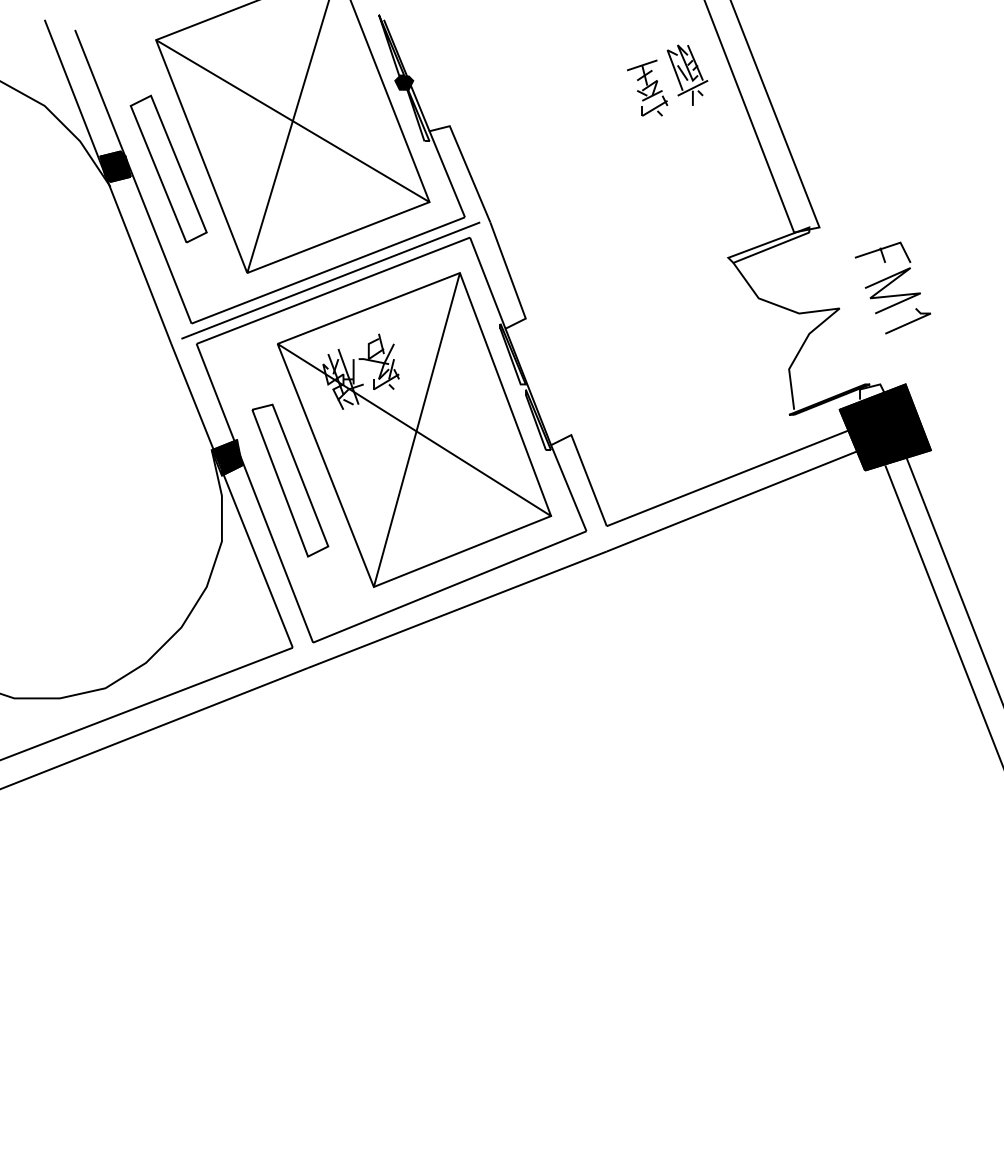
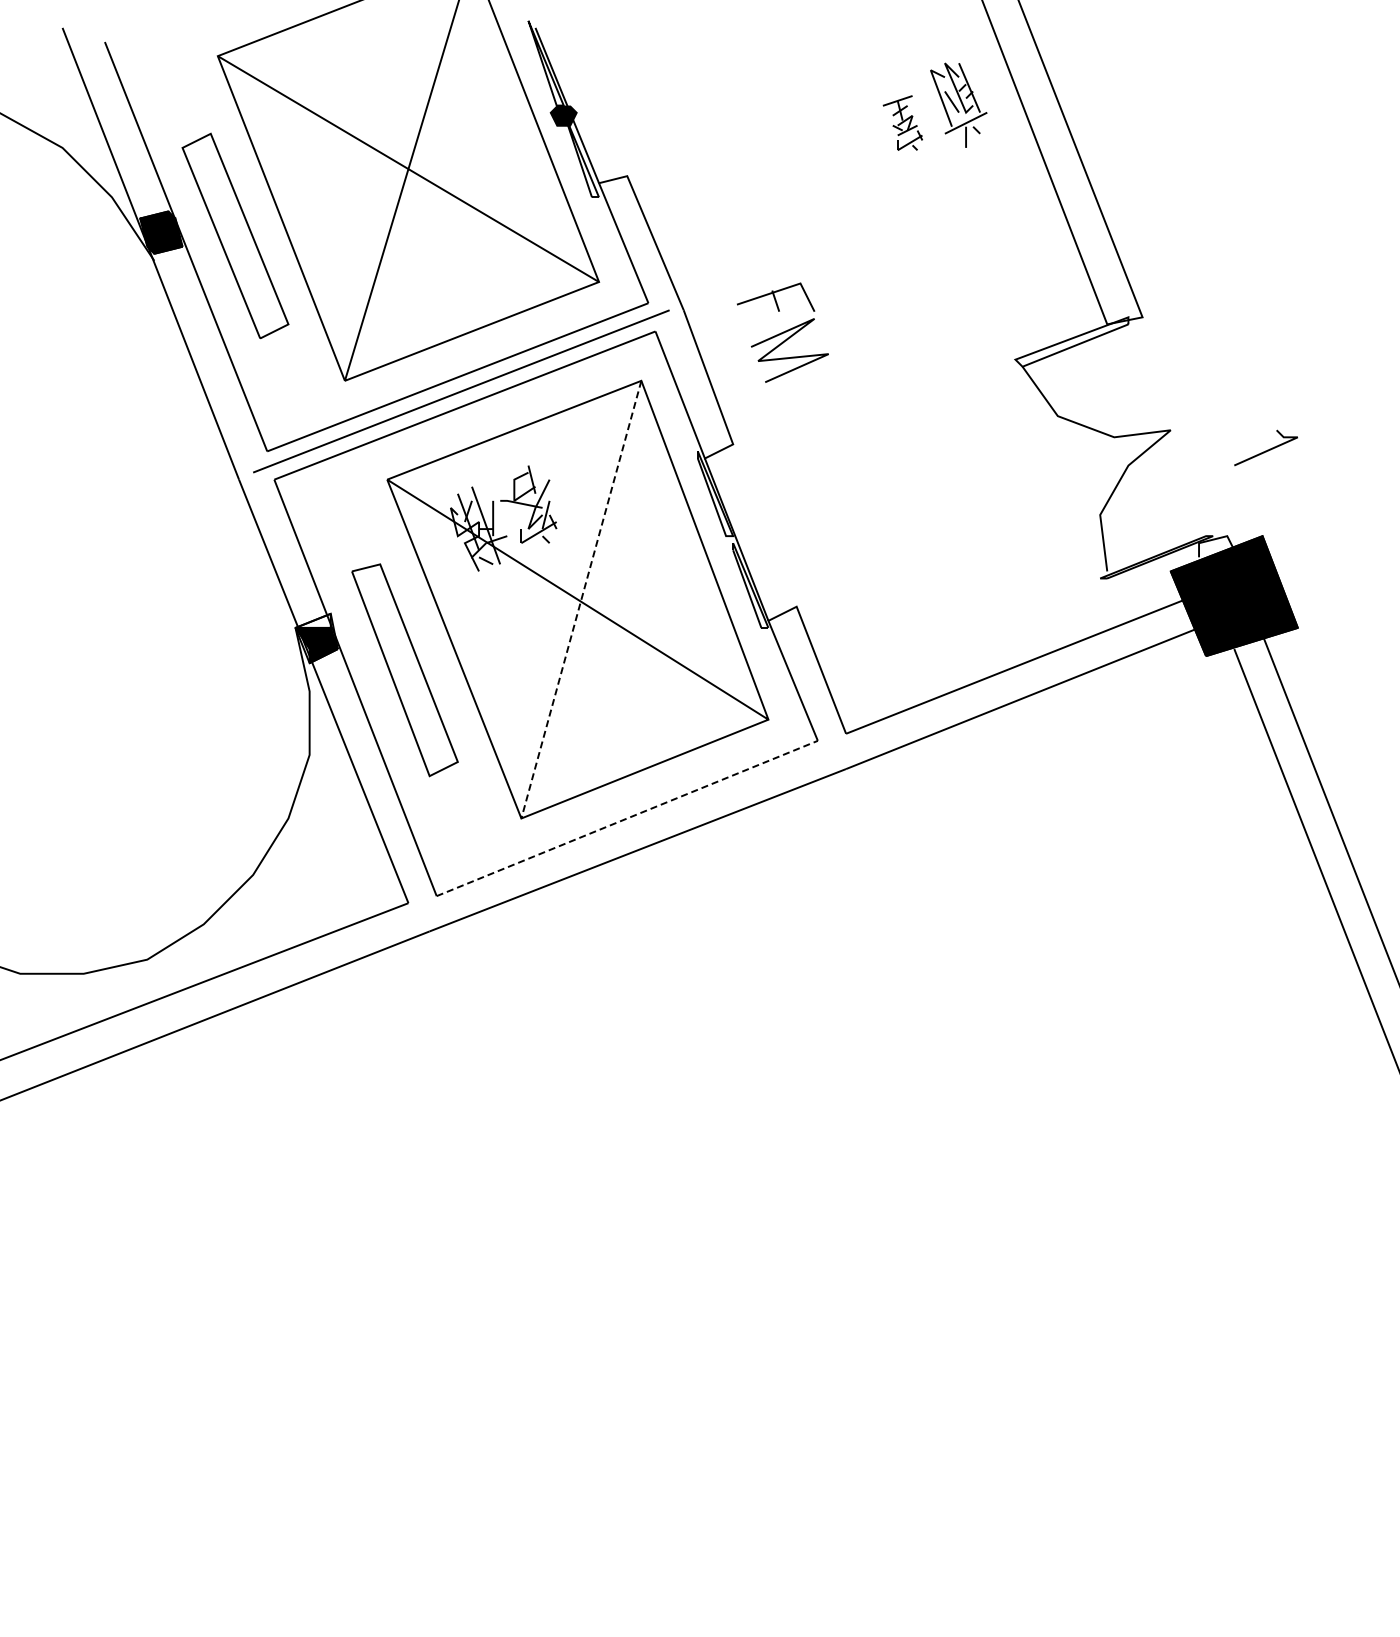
part: (647, 87) -> (902, 122), size x0.7
part: (887, 277) -> (782, 332), moved
line: (416, 429) -> (581, 599), solid -> dashed
fill: (224, 444) -> (312, 620), removed
line: (449, 587) -> (627, 818), solid -> dashed

